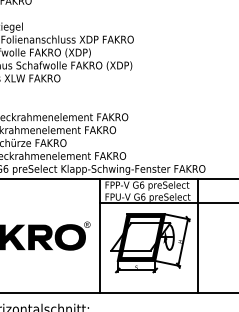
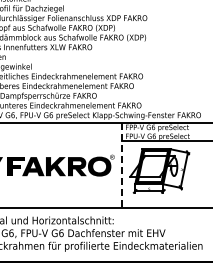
line: (99, 235) -> (121, 165), solid -> dashed
line: (198, 235) -> (195, 165), removed

